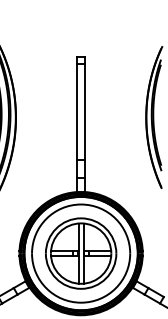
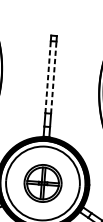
line: (77, 111) -> (48, 76), solid -> dashed
line: (84, 111) -> (53, 77), solid -> dashed
part: (81, 253) -> (43, 183), size x0.7

